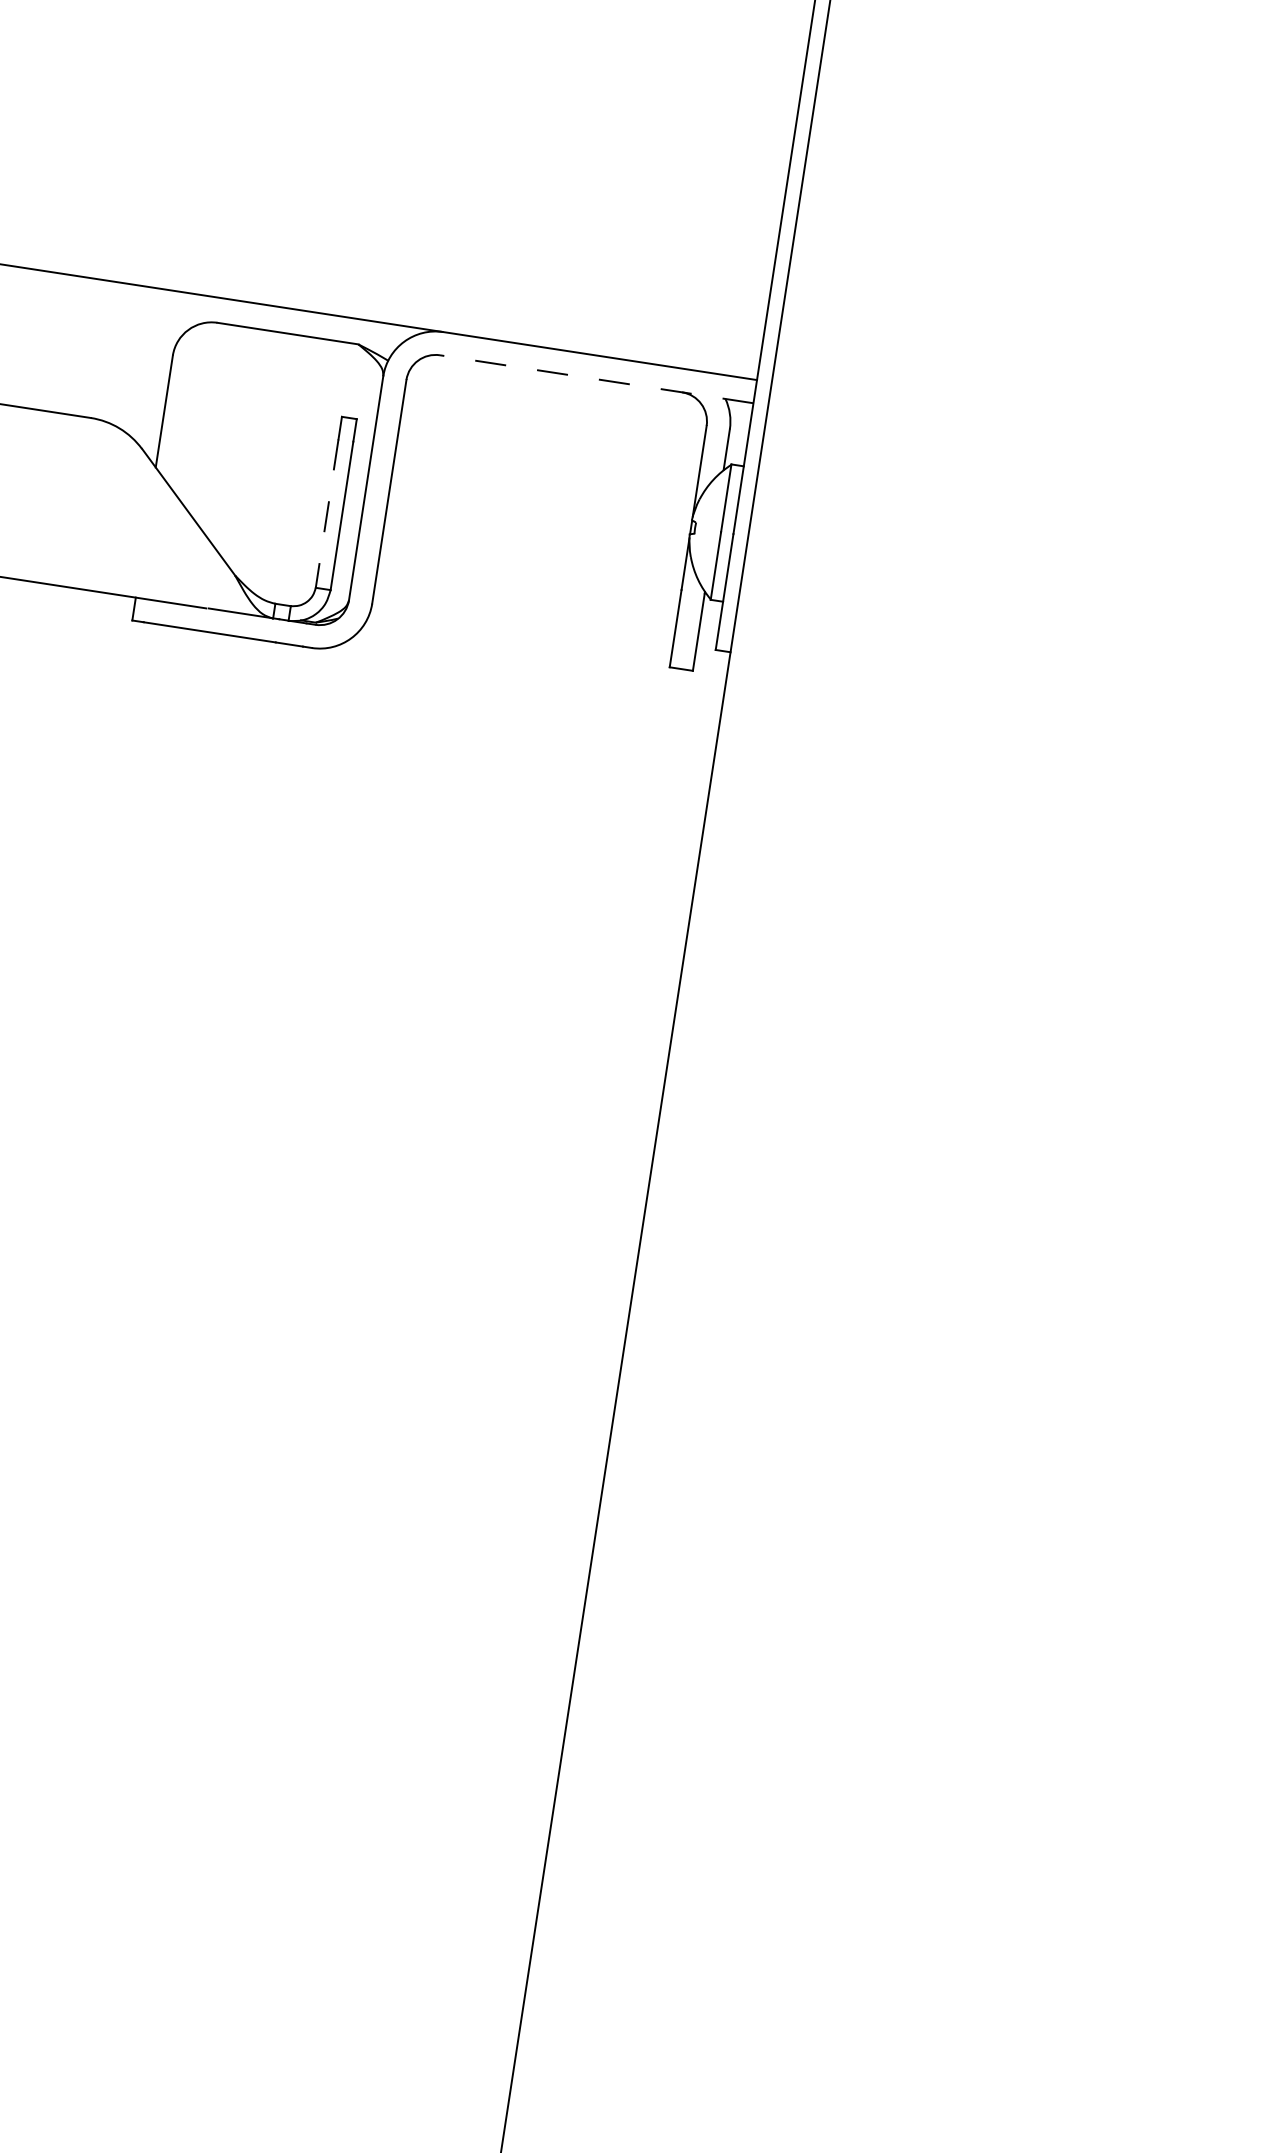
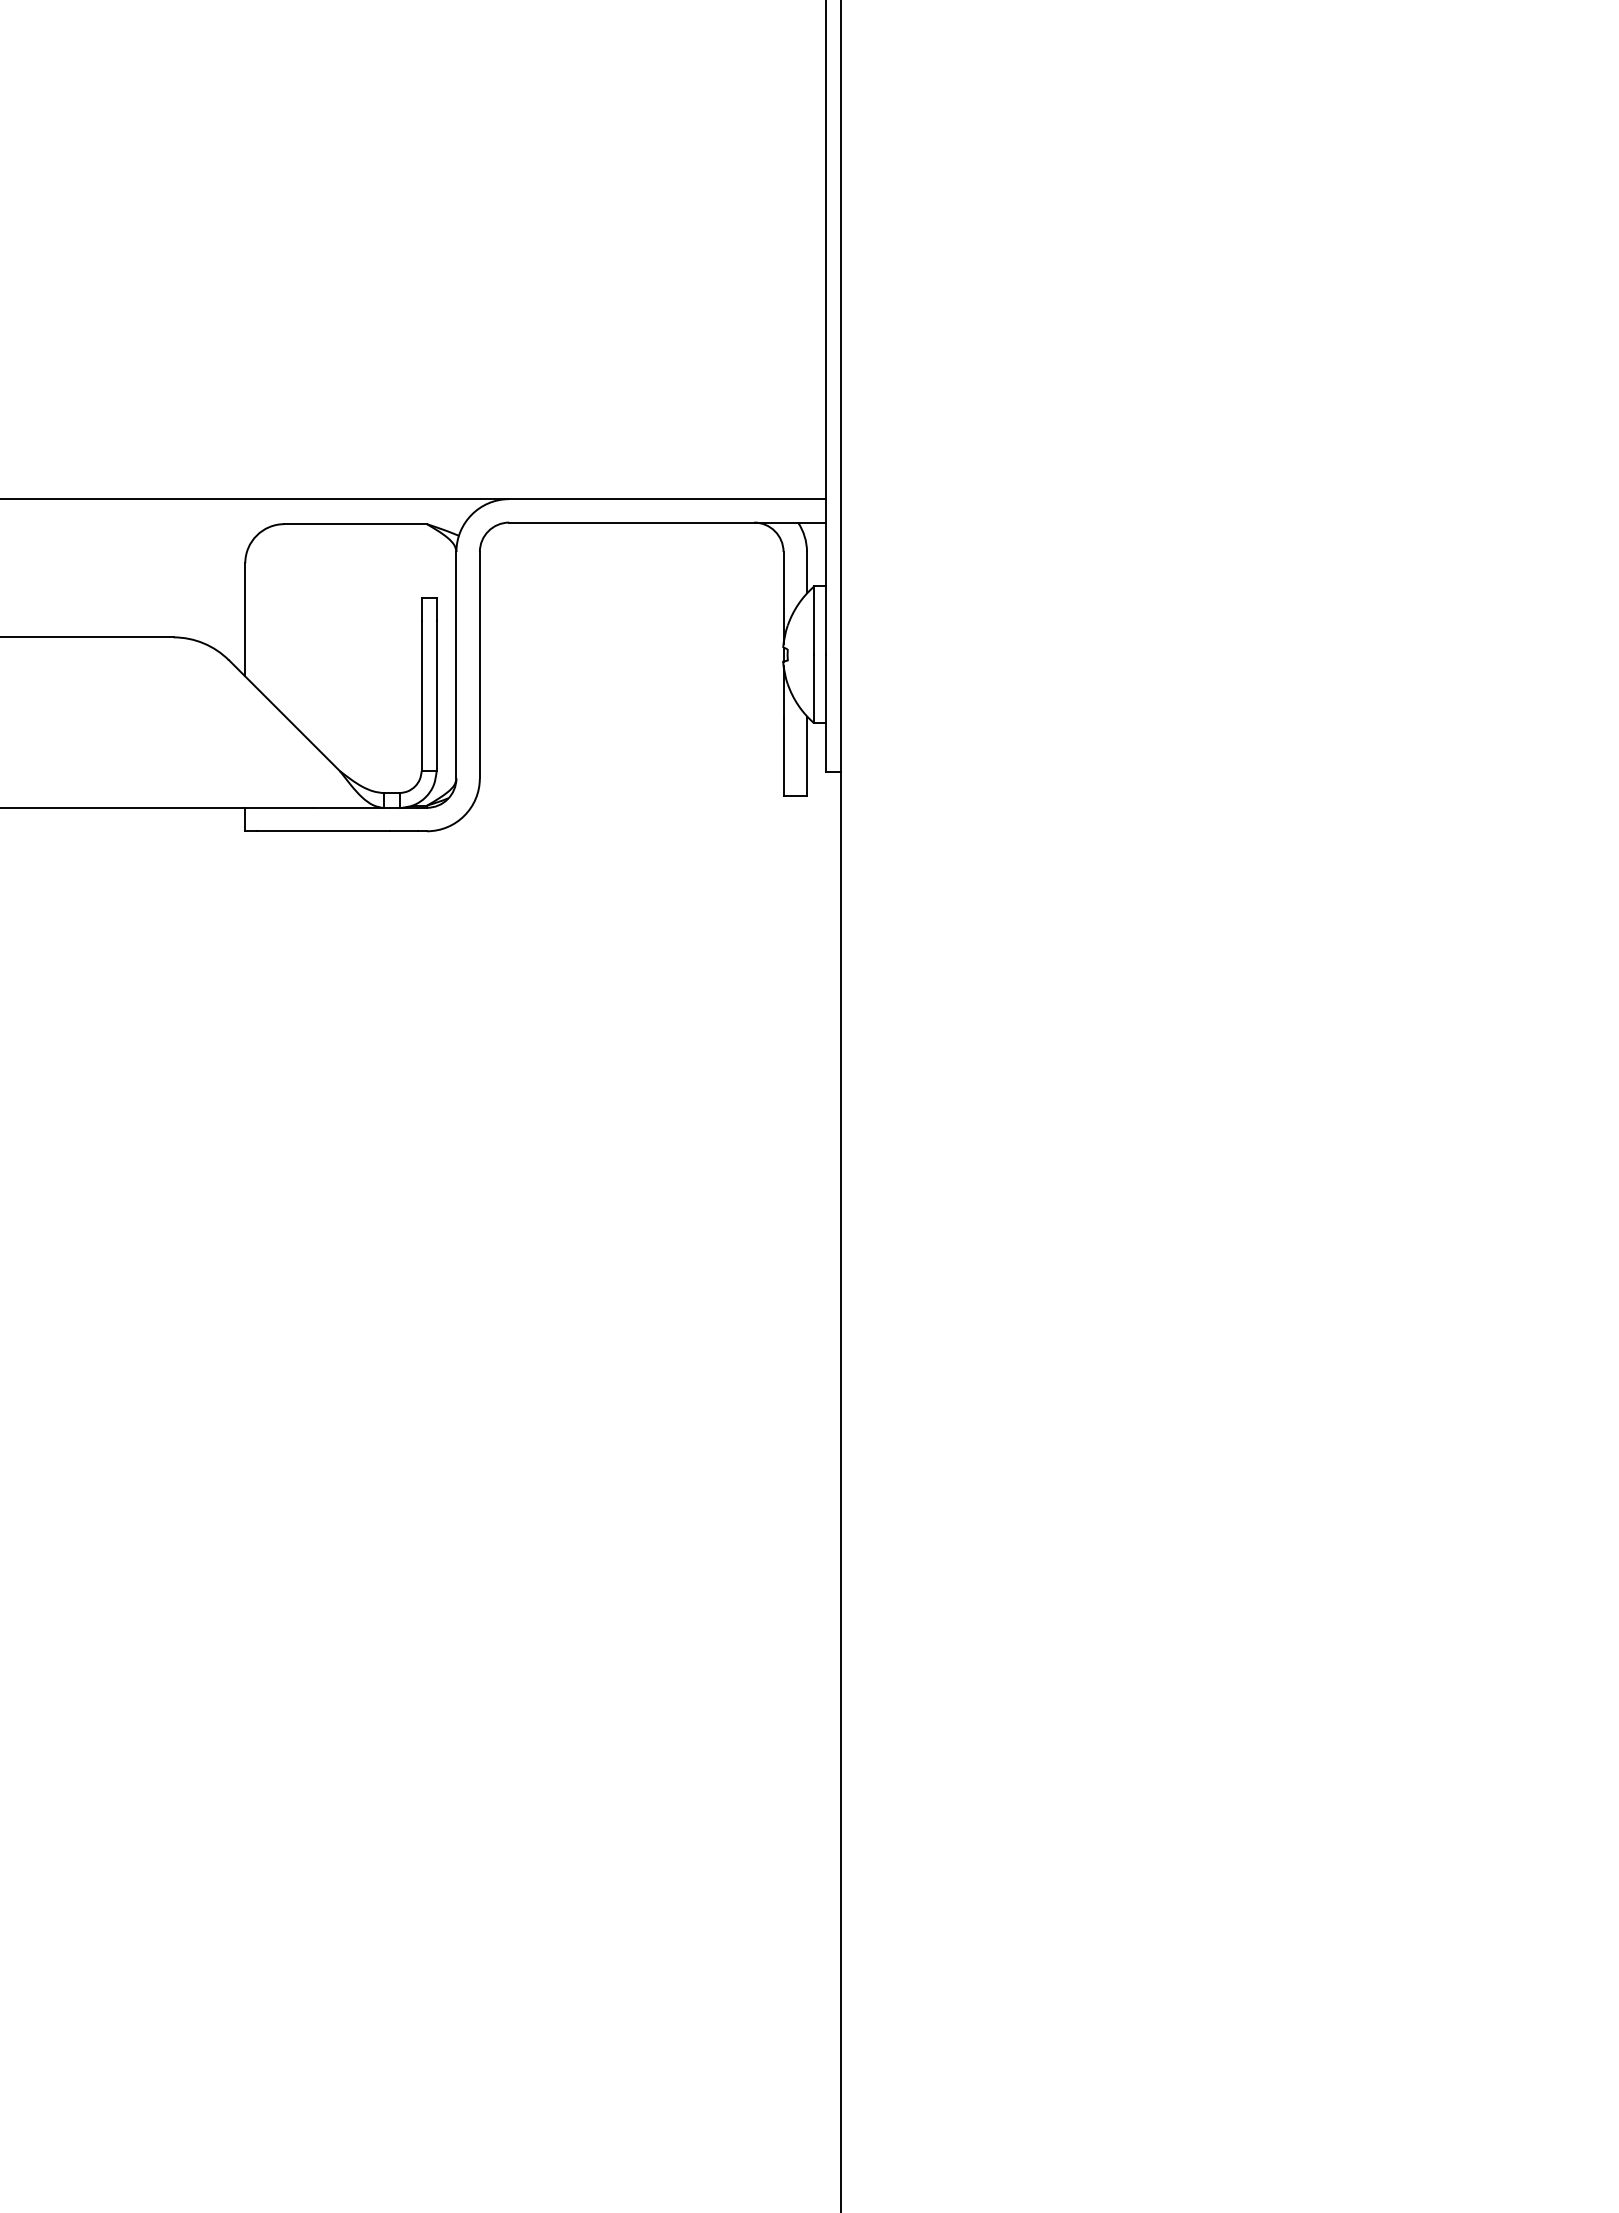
line: (596, 379) -> (667, 522), dashed -> solid
line: (326, 513) -> (421, 696), dashed -> solid

